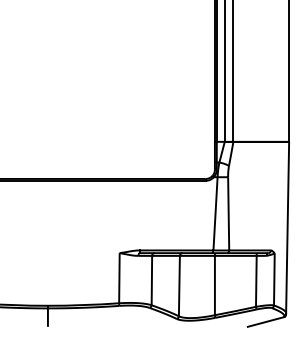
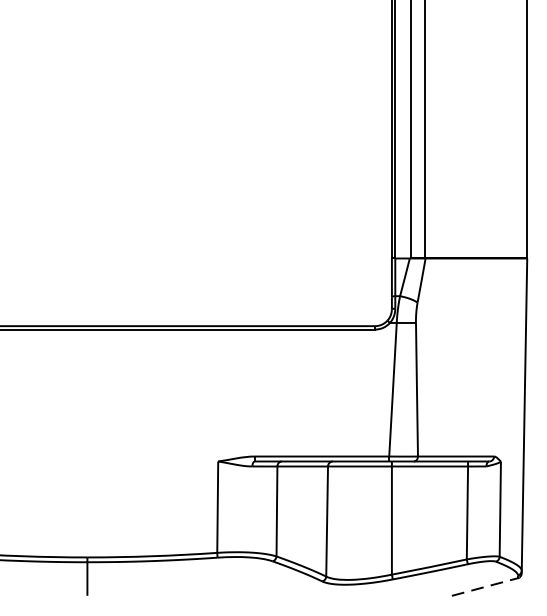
line: (266, 321) -> (485, 586), solid -> dashed

